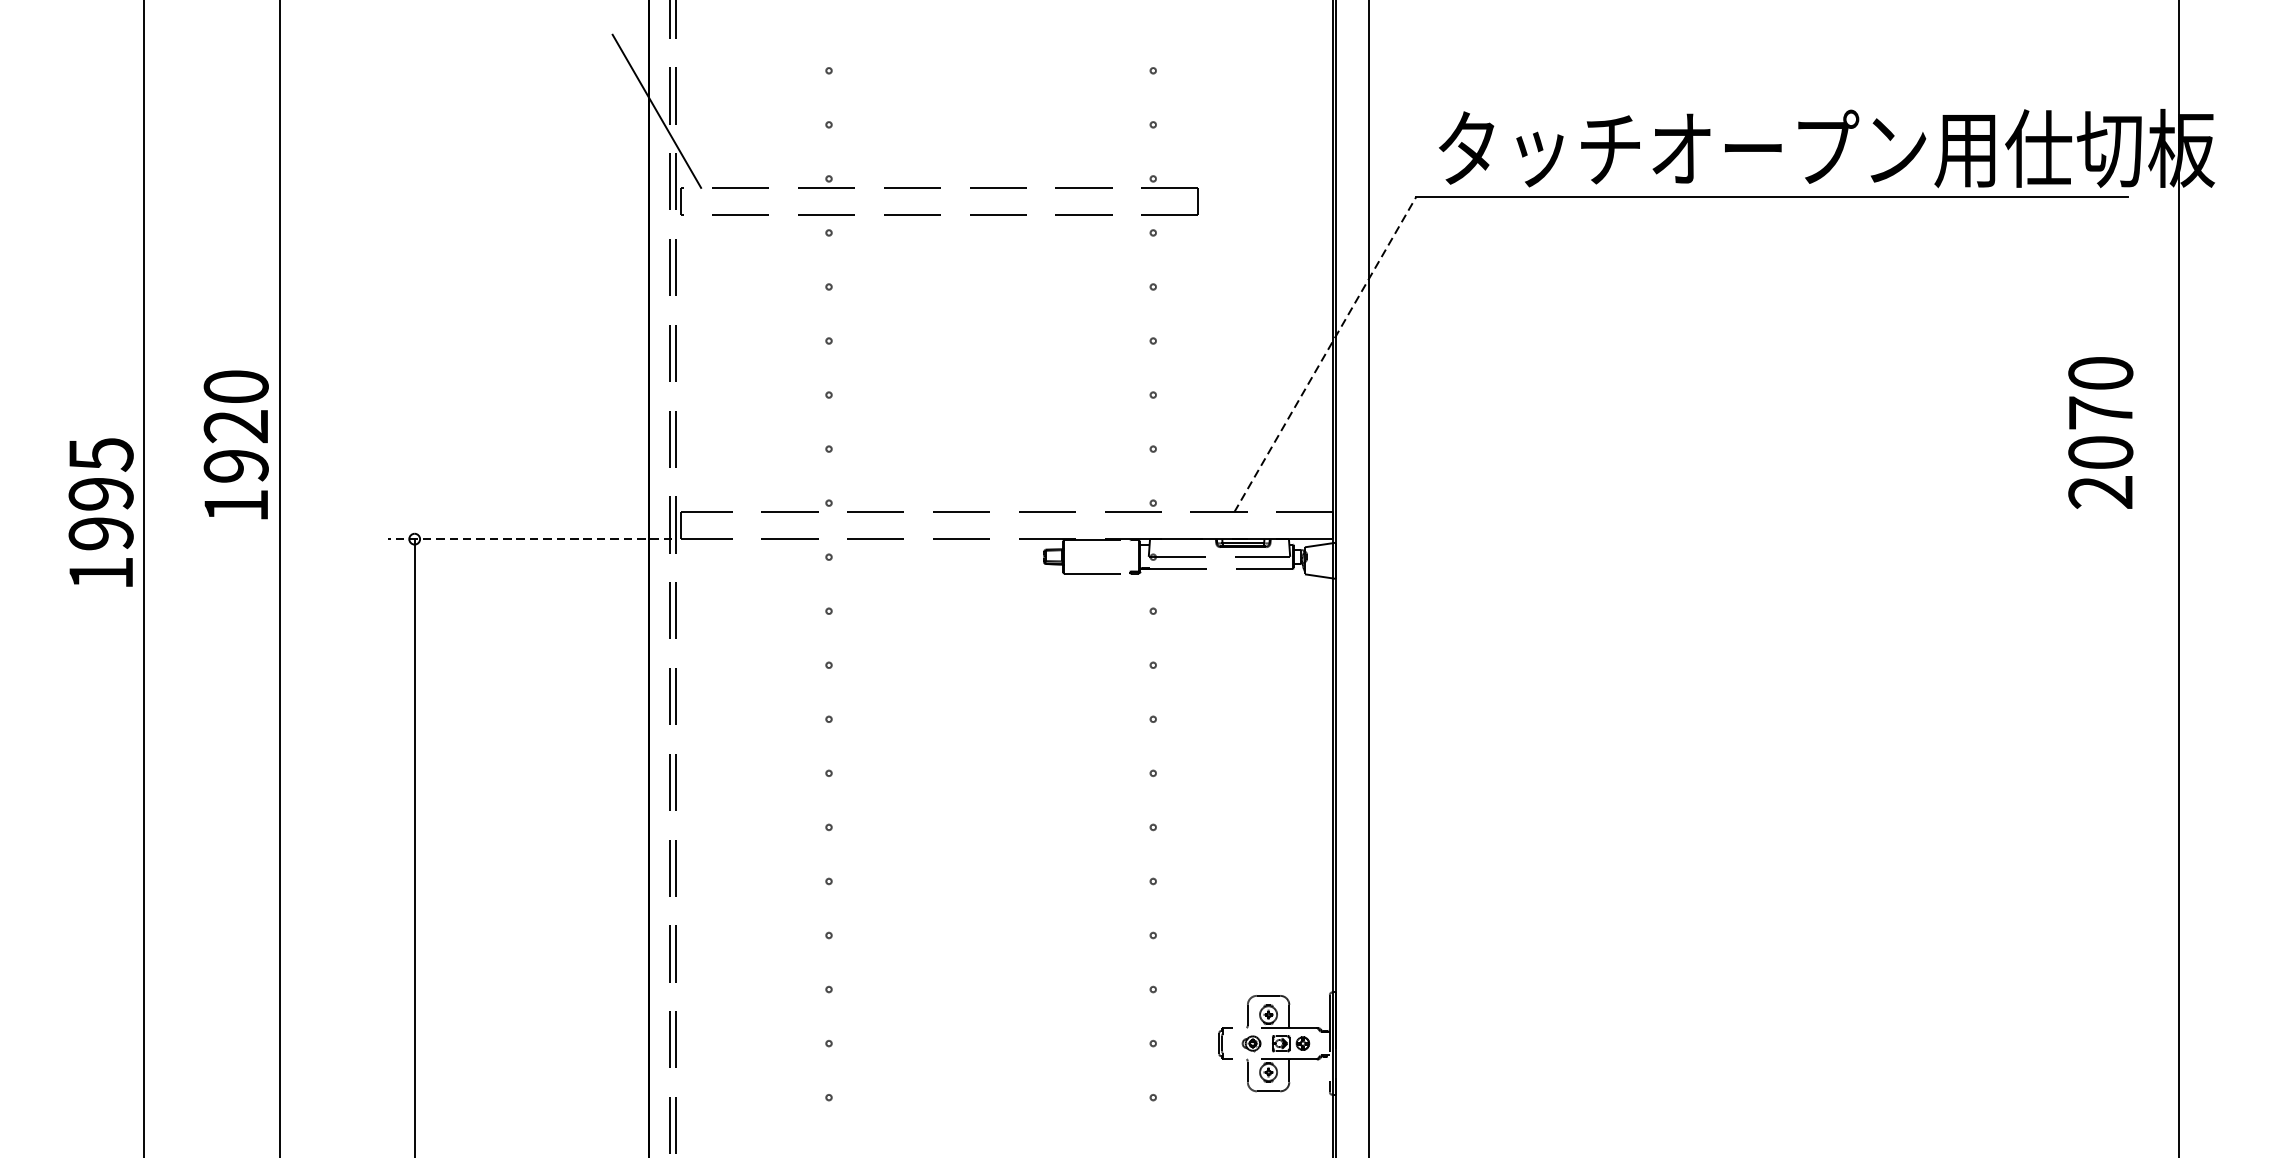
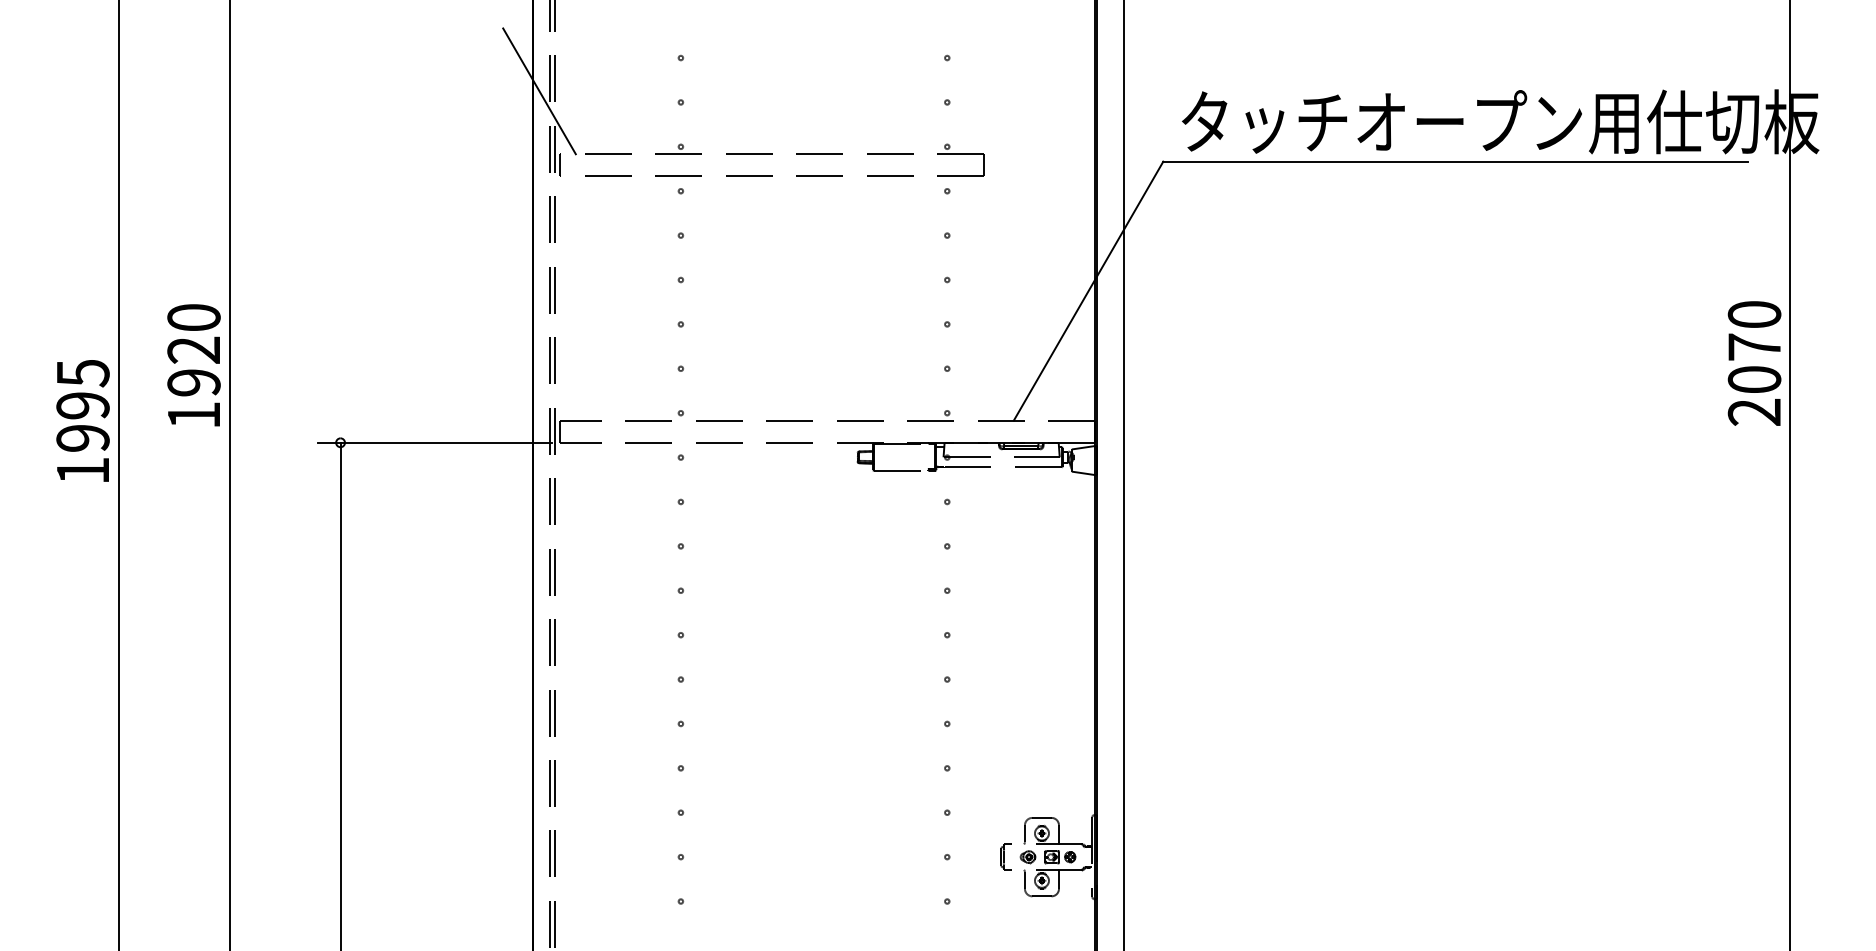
line: (1325, 353) -> (1088, 290), dashed -> solid
text: (2100, 432) -> (1754, 363), moved
line: (530, 538) -> (435, 442), dashed -> solid

